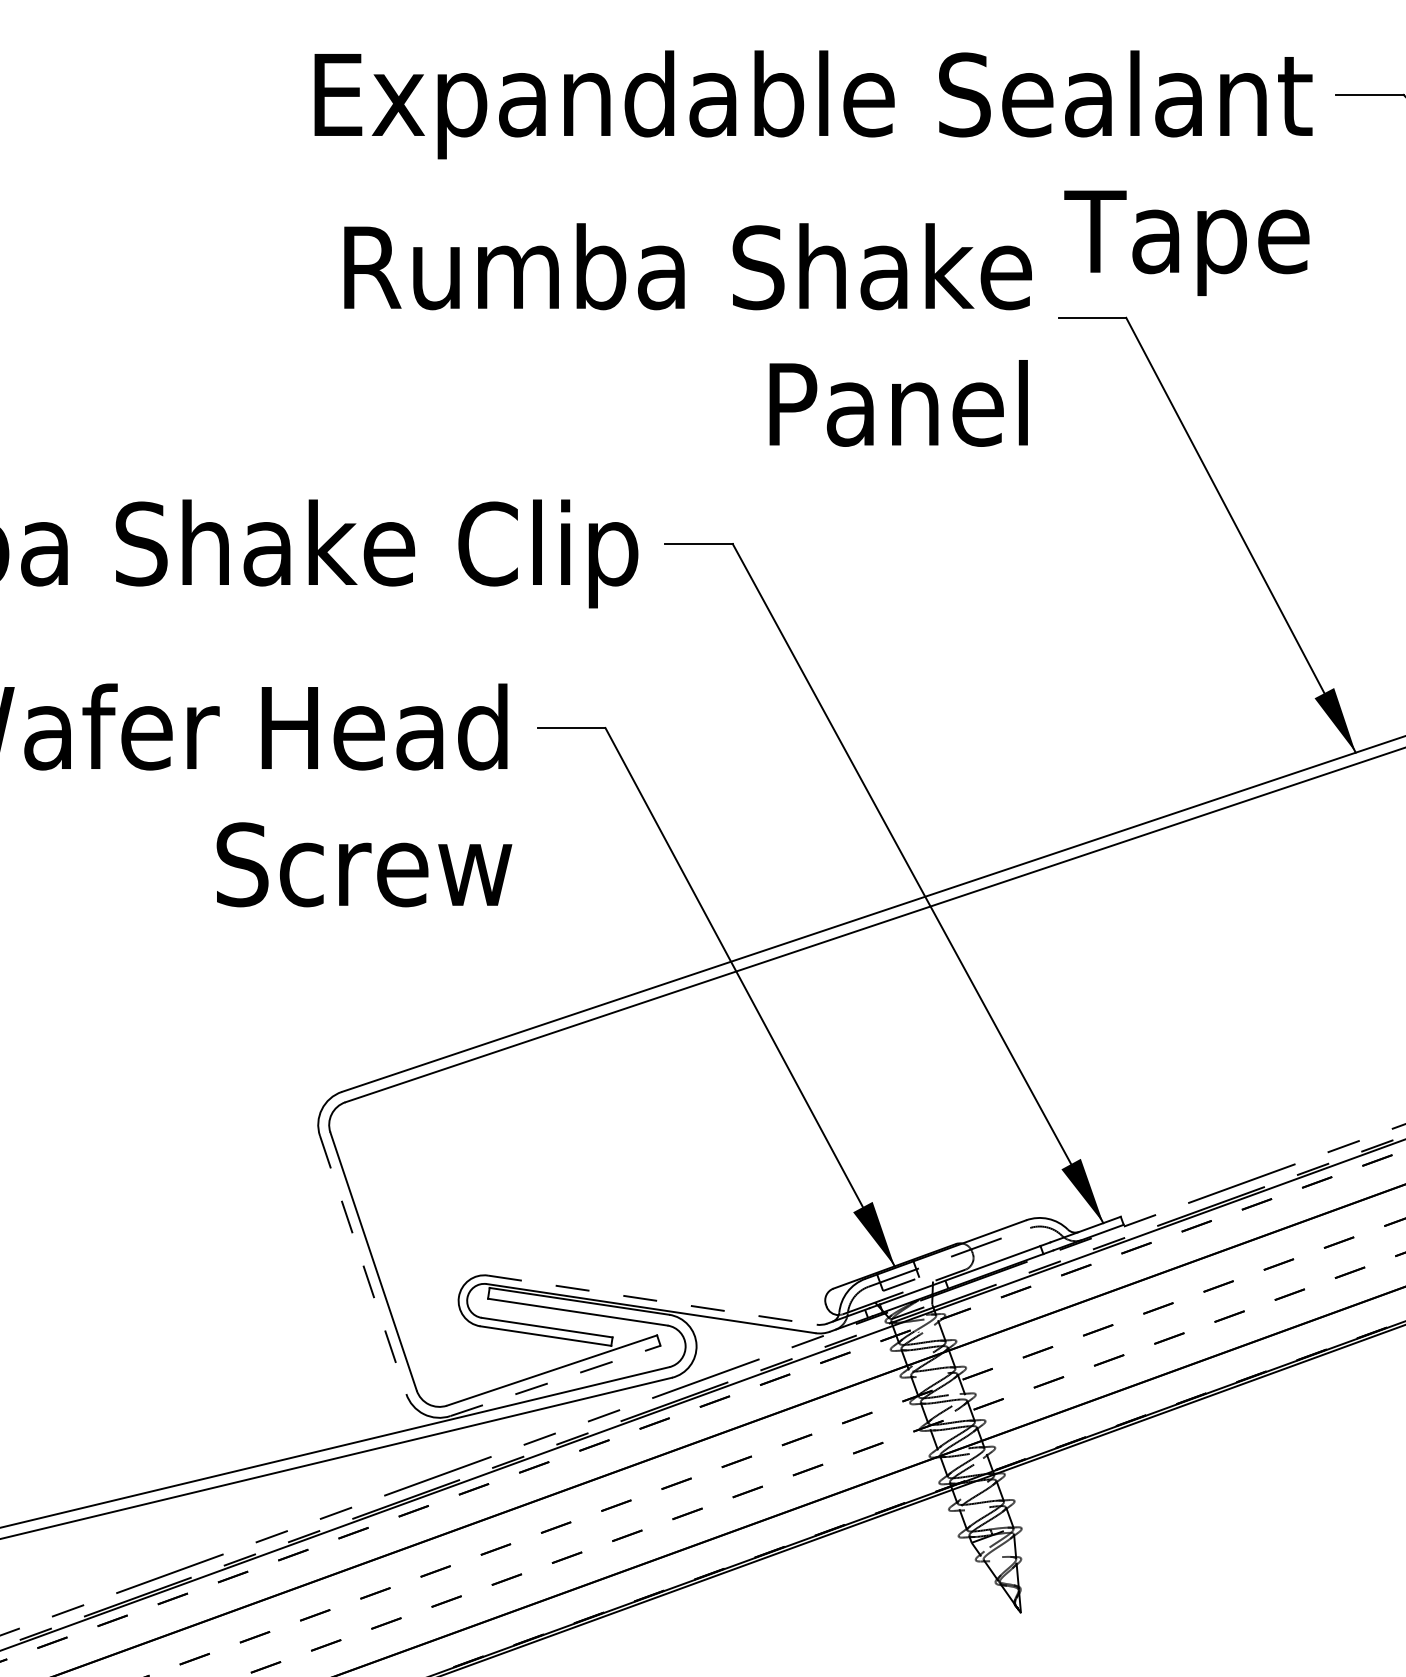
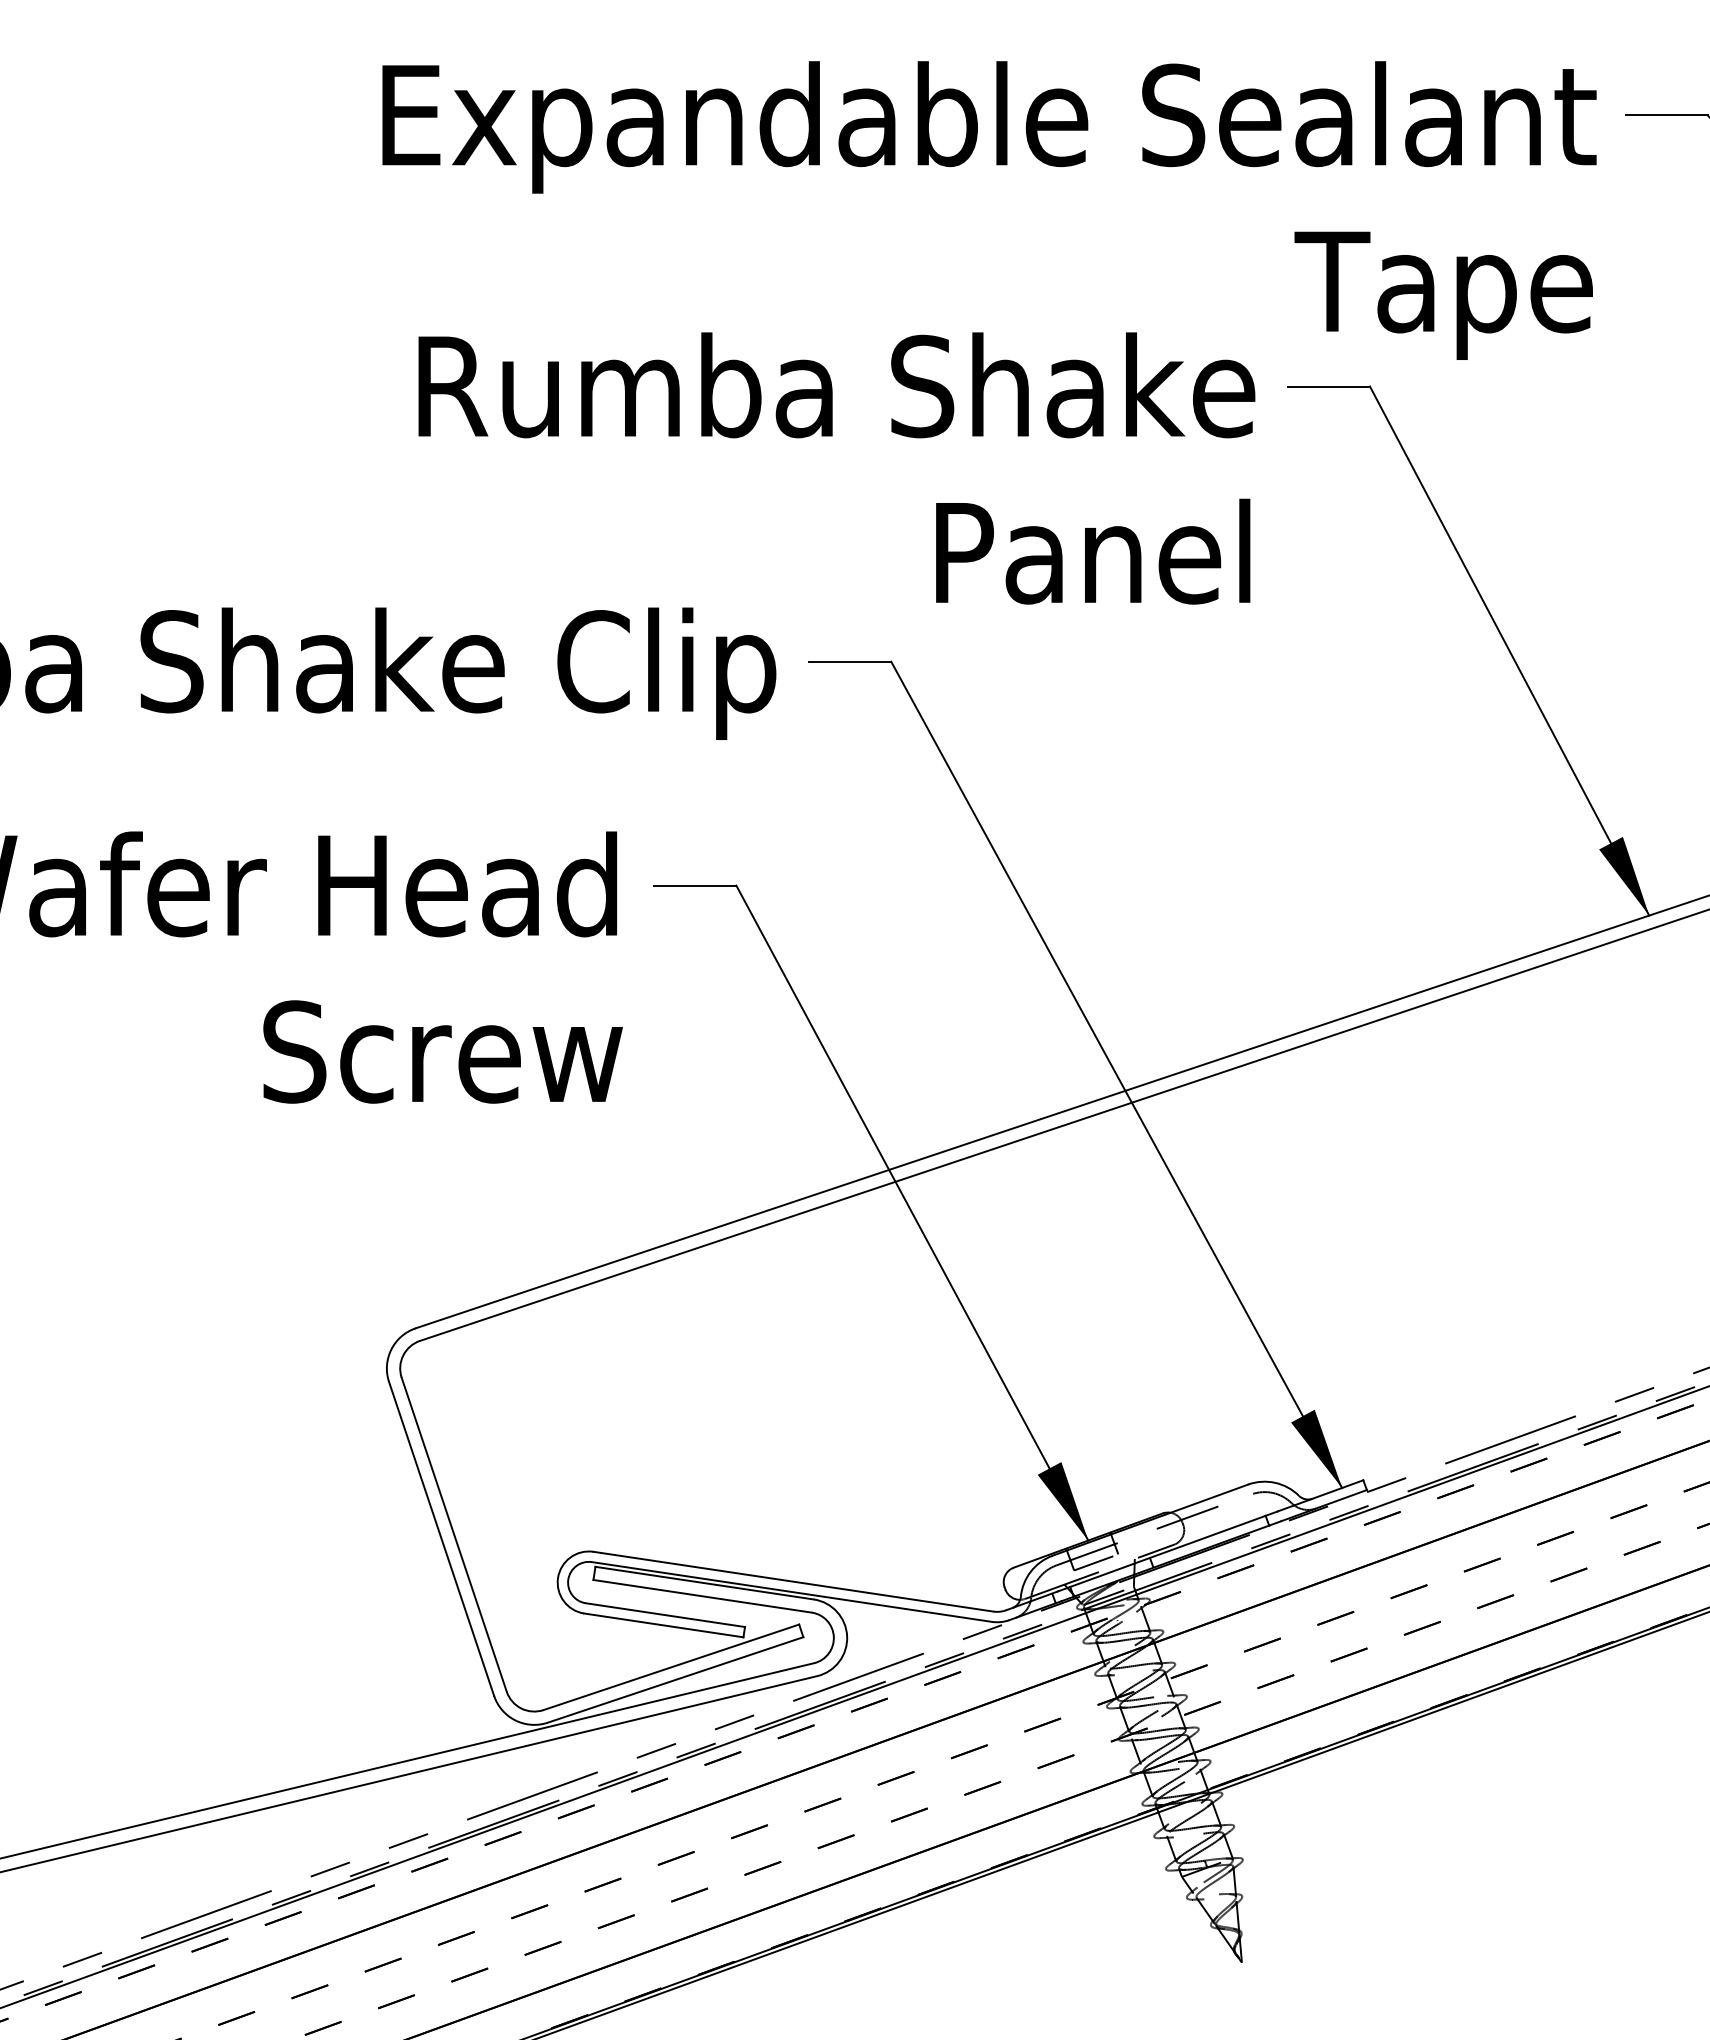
text: (687, 335) -> (836, 468), moved
line: (363, 1264) -> (441, 1538), dashed -> solid
line: (652, 1299) -> (793, 1581), dashed -> solid
line: (555, 1380) -> (675, 1679), dashed -> solid

